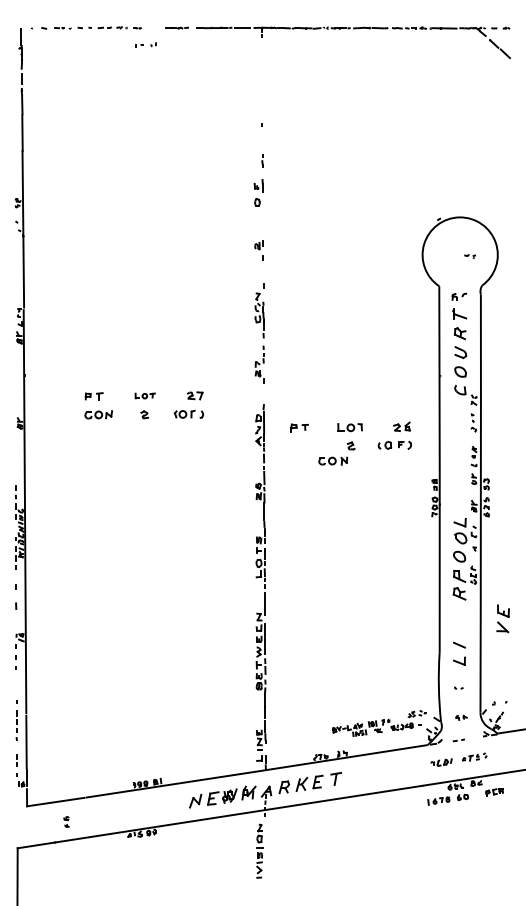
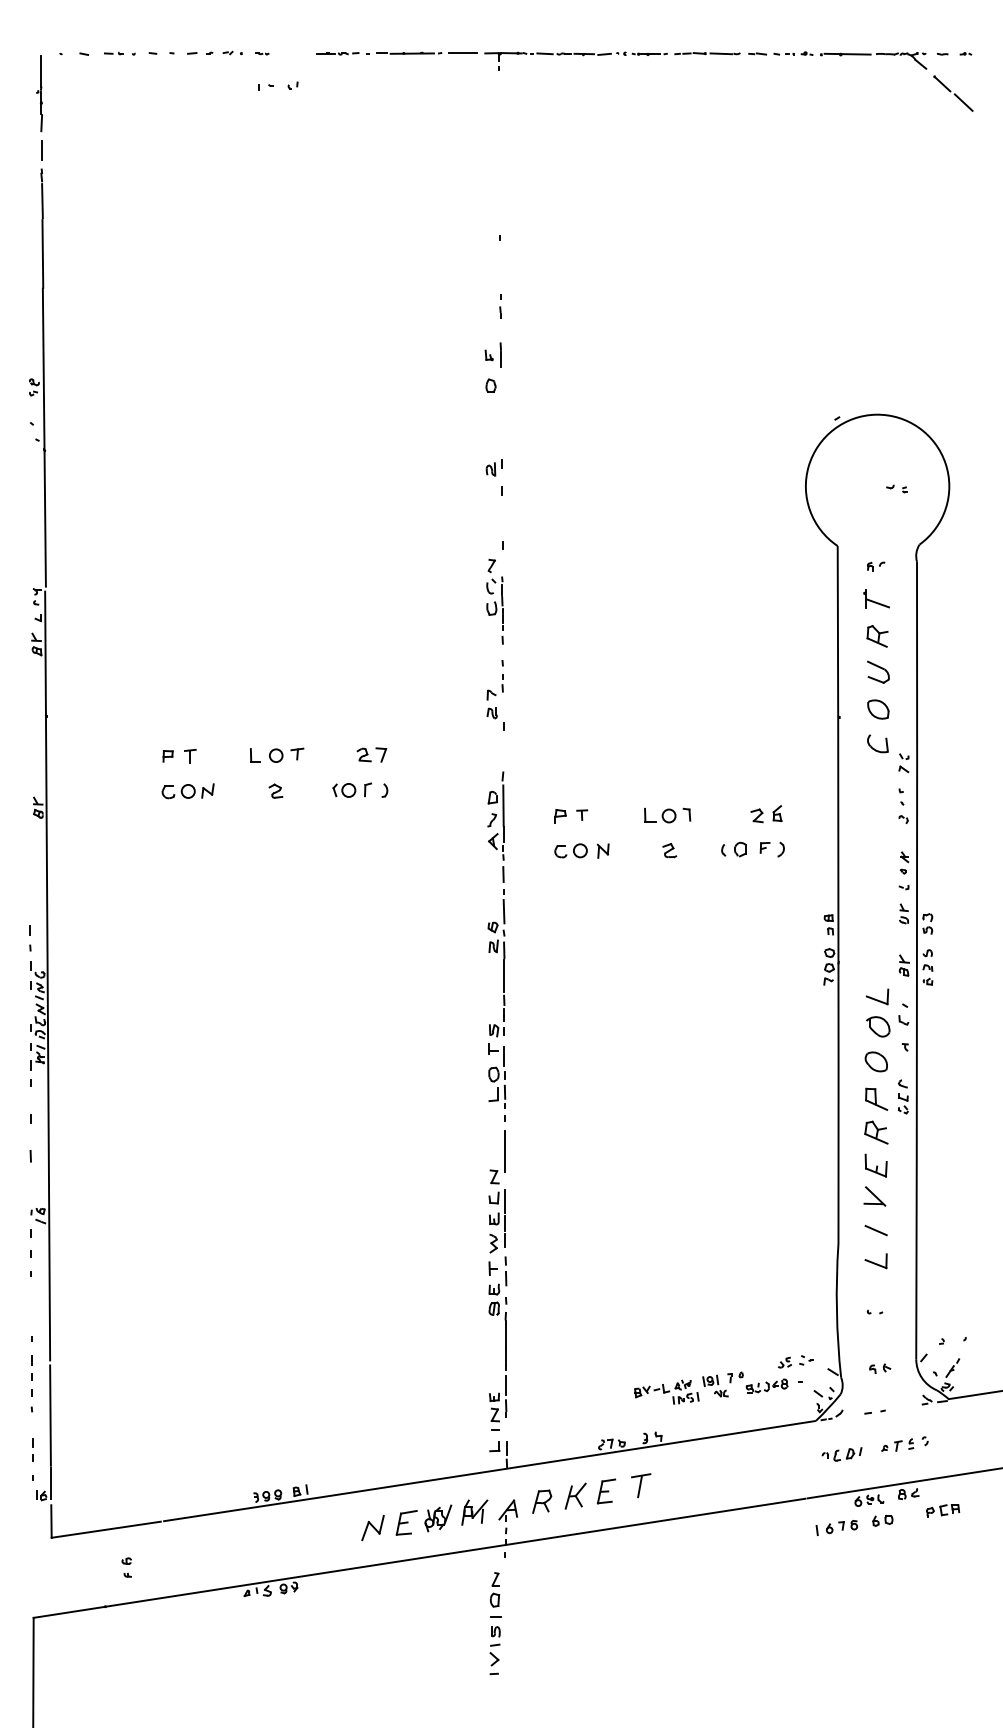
part: (459, 296) -> (876, 565), size x0.62
part: (144, 395) -> (275, 754), size x1.43
part: (333, 460) -> (582, 849), moved
part: (502, 618) -> (874, 1179), moved

